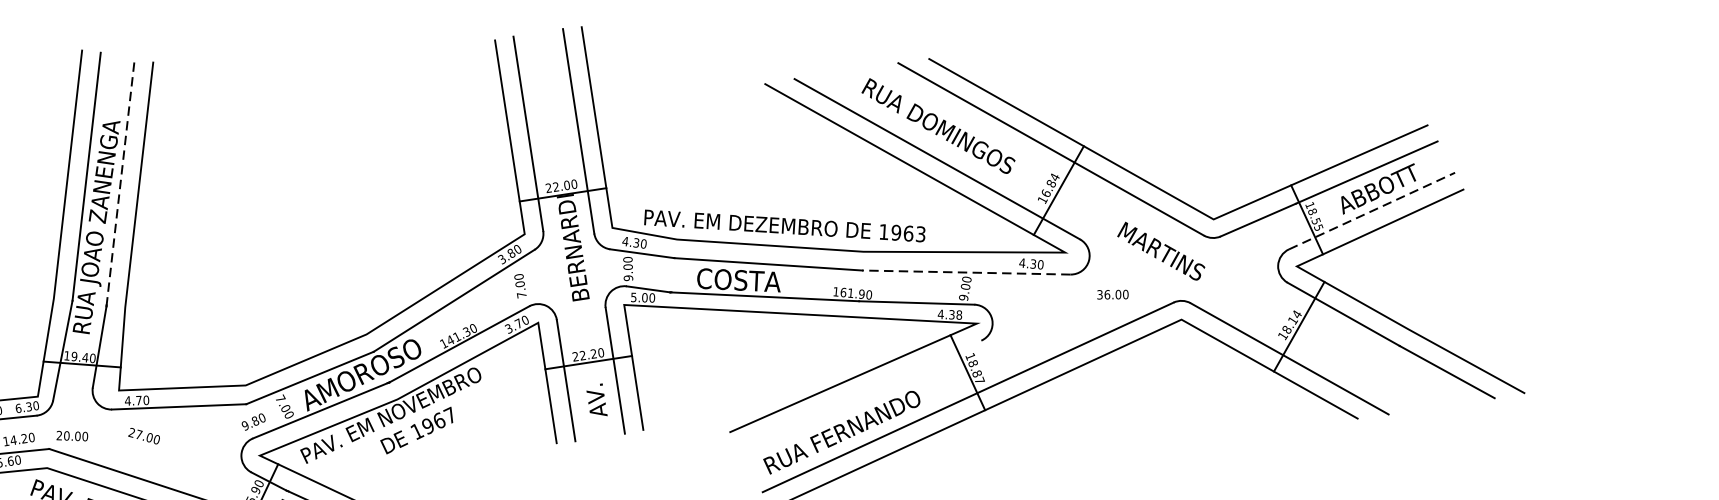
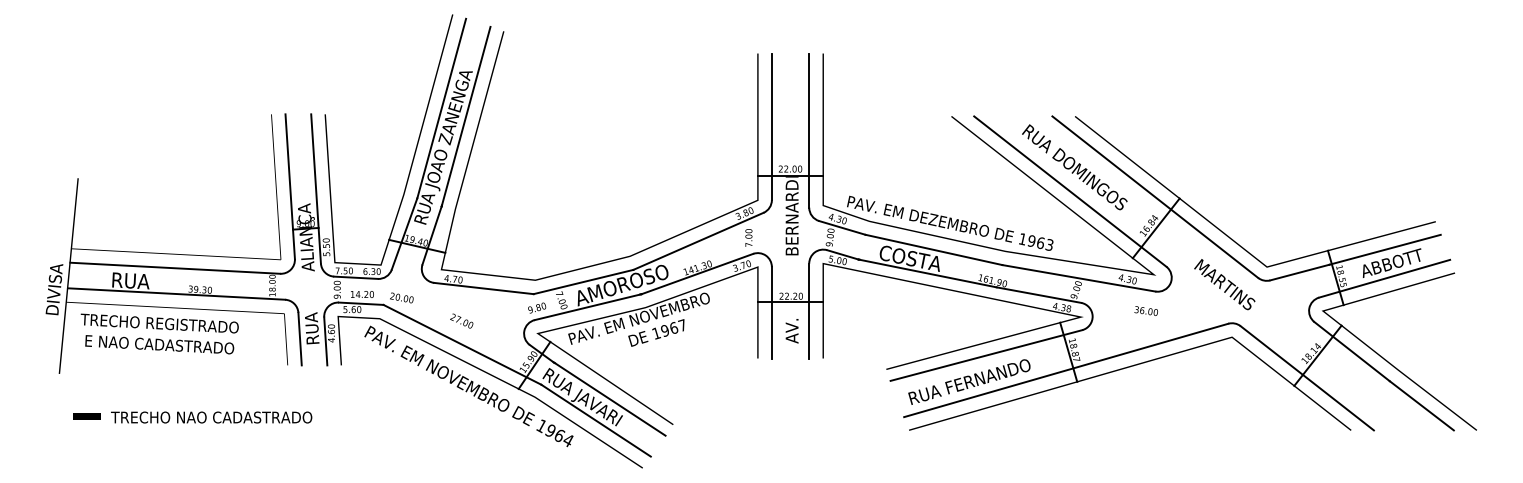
line: (121, 182) -> (466, 116), dashed -> solid
line: (1373, 210) -> (1385, 278), dashed -> solid
line: (965, 272) -> (1078, 278), dashed -> solid
text: (1111, 294) -> (1145, 310), moved
line: (859, 393) -> (986, 355), added
text: (143, 435) -> (461, 320), moved

